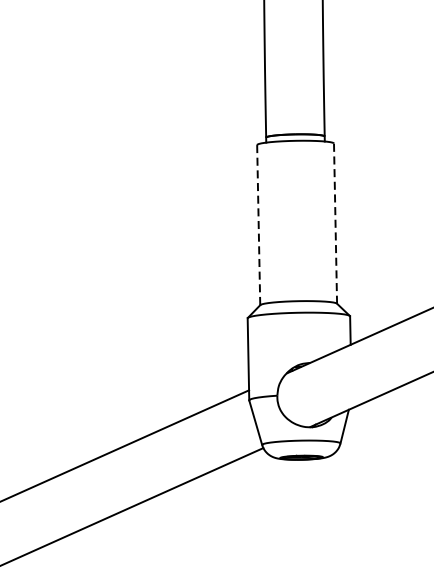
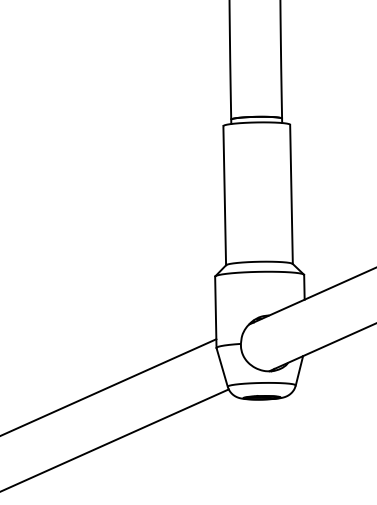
line: (335, 223) -> (291, 194), dashed -> solid
line: (258, 224) -> (224, 195), dashed -> solid

